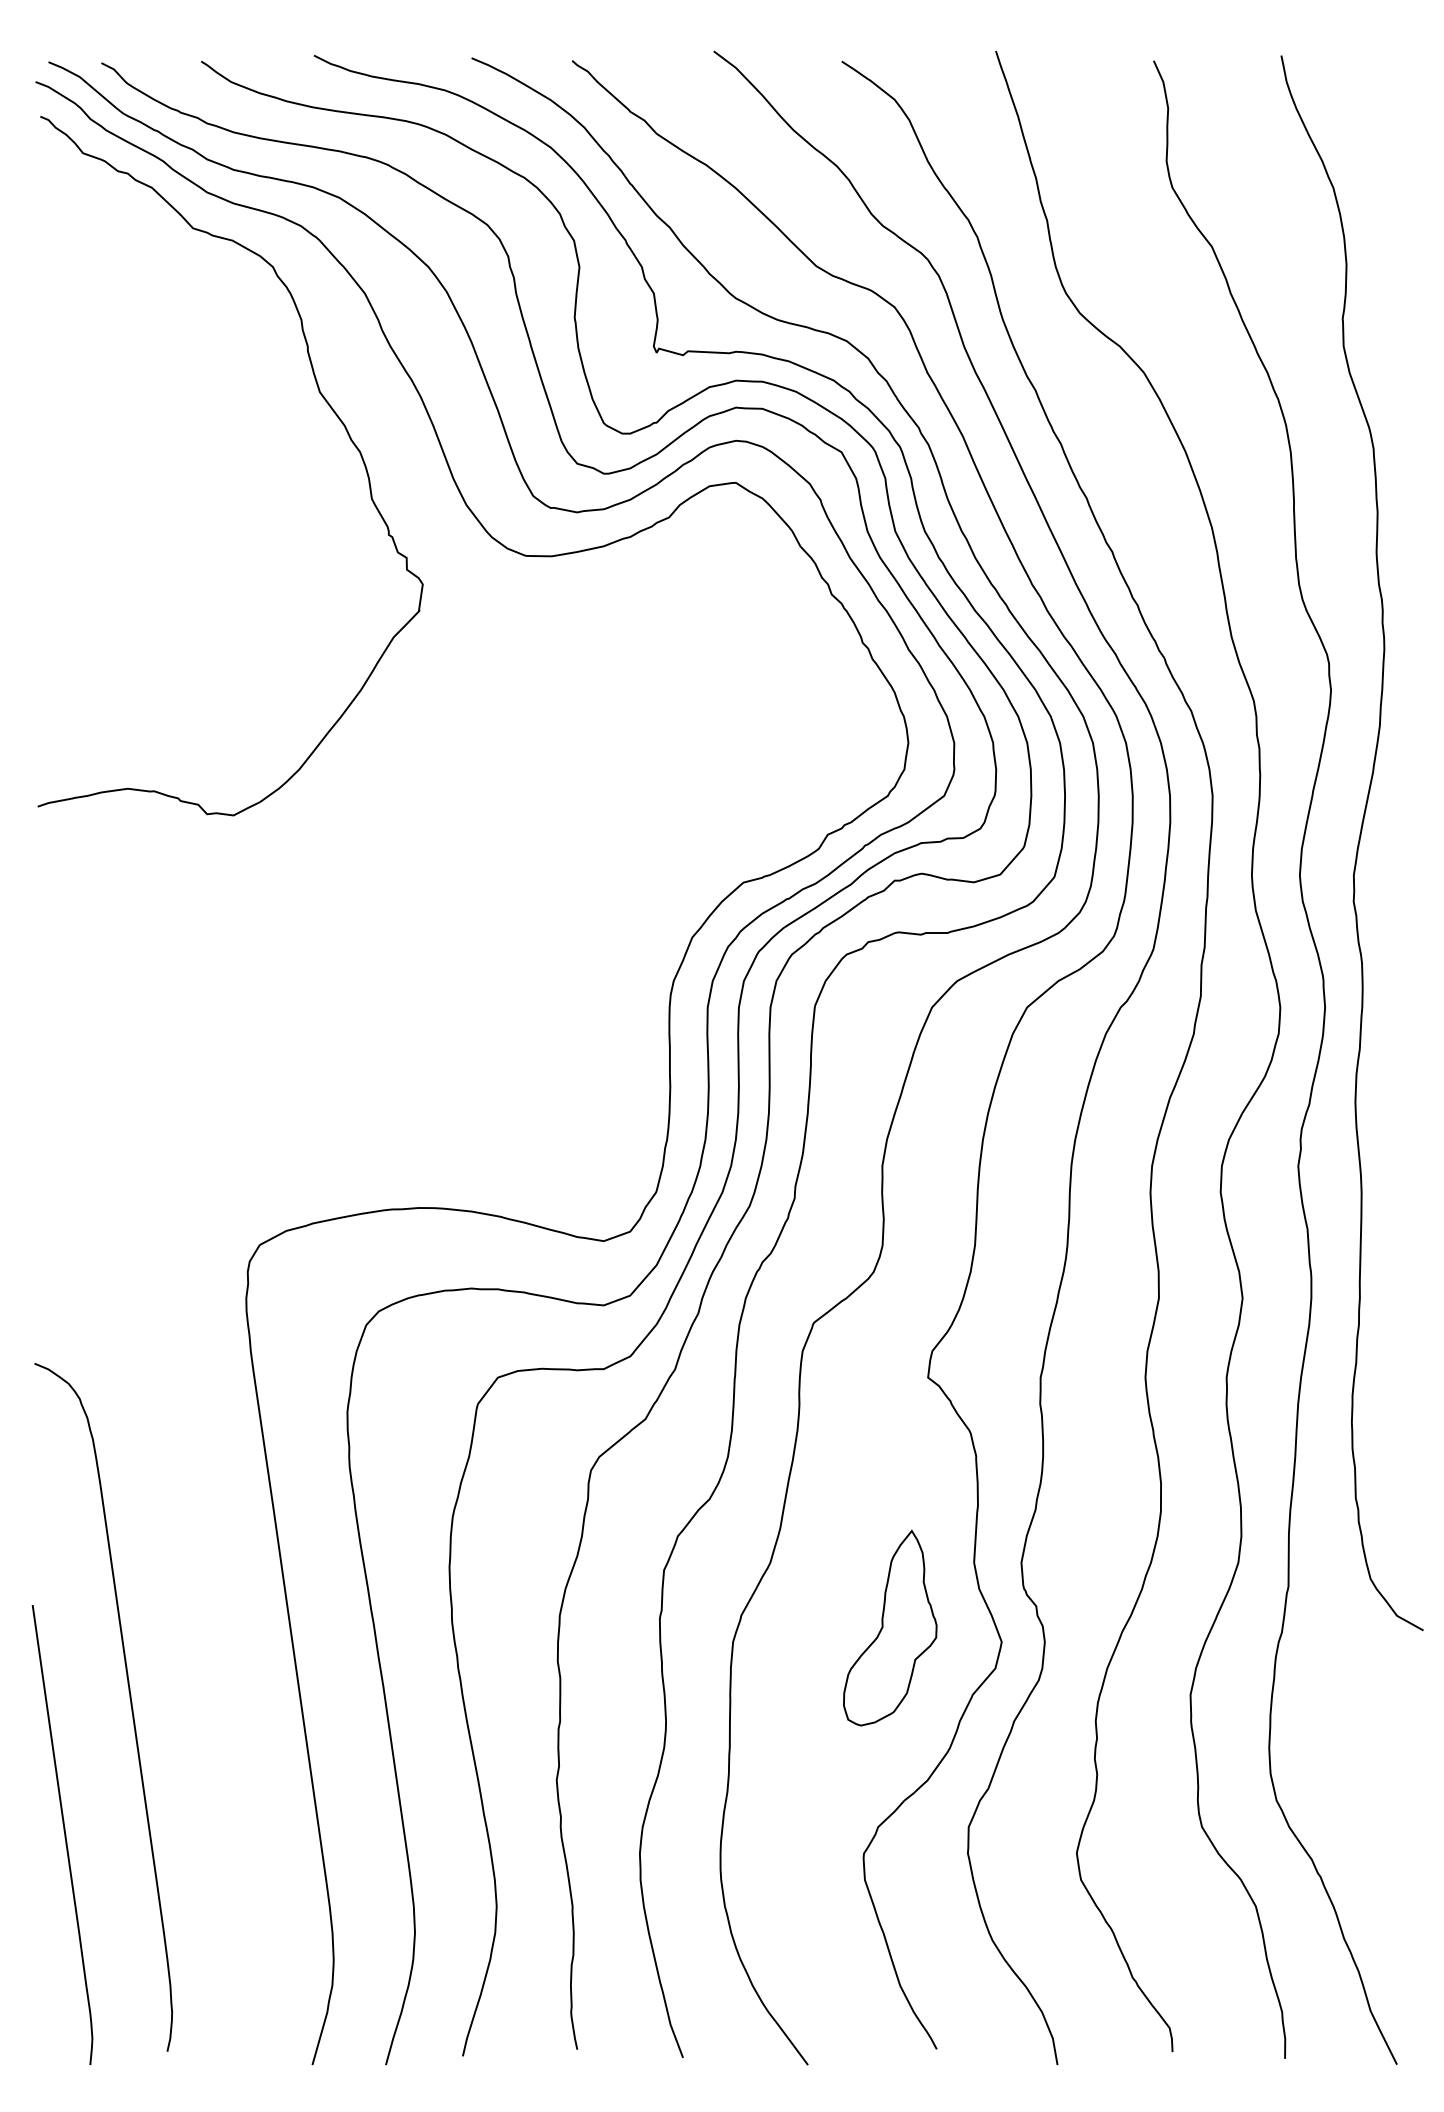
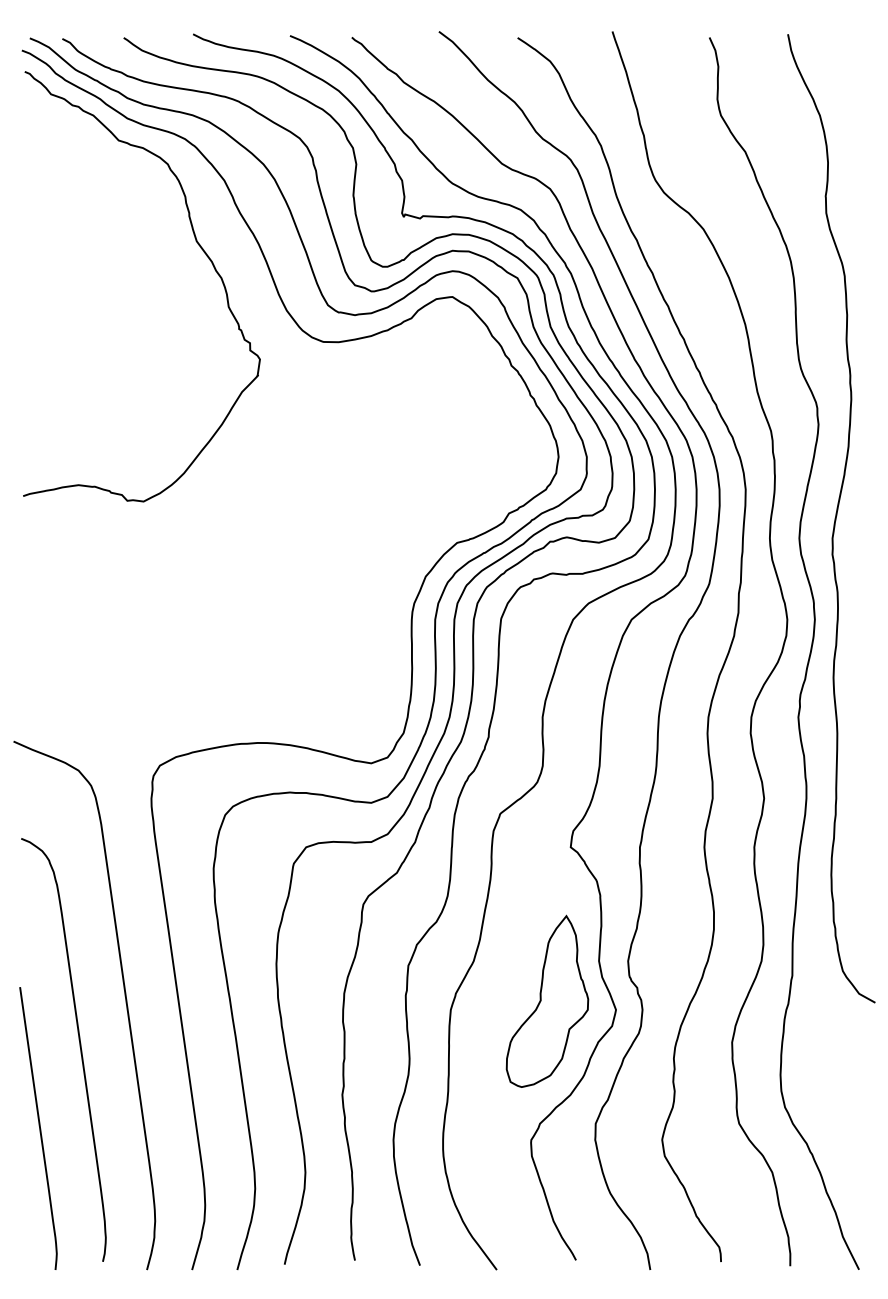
curve: (202, 1620) -> (124, 996), added
part: (890, 1626) -> (547, 1000), size x1.43

